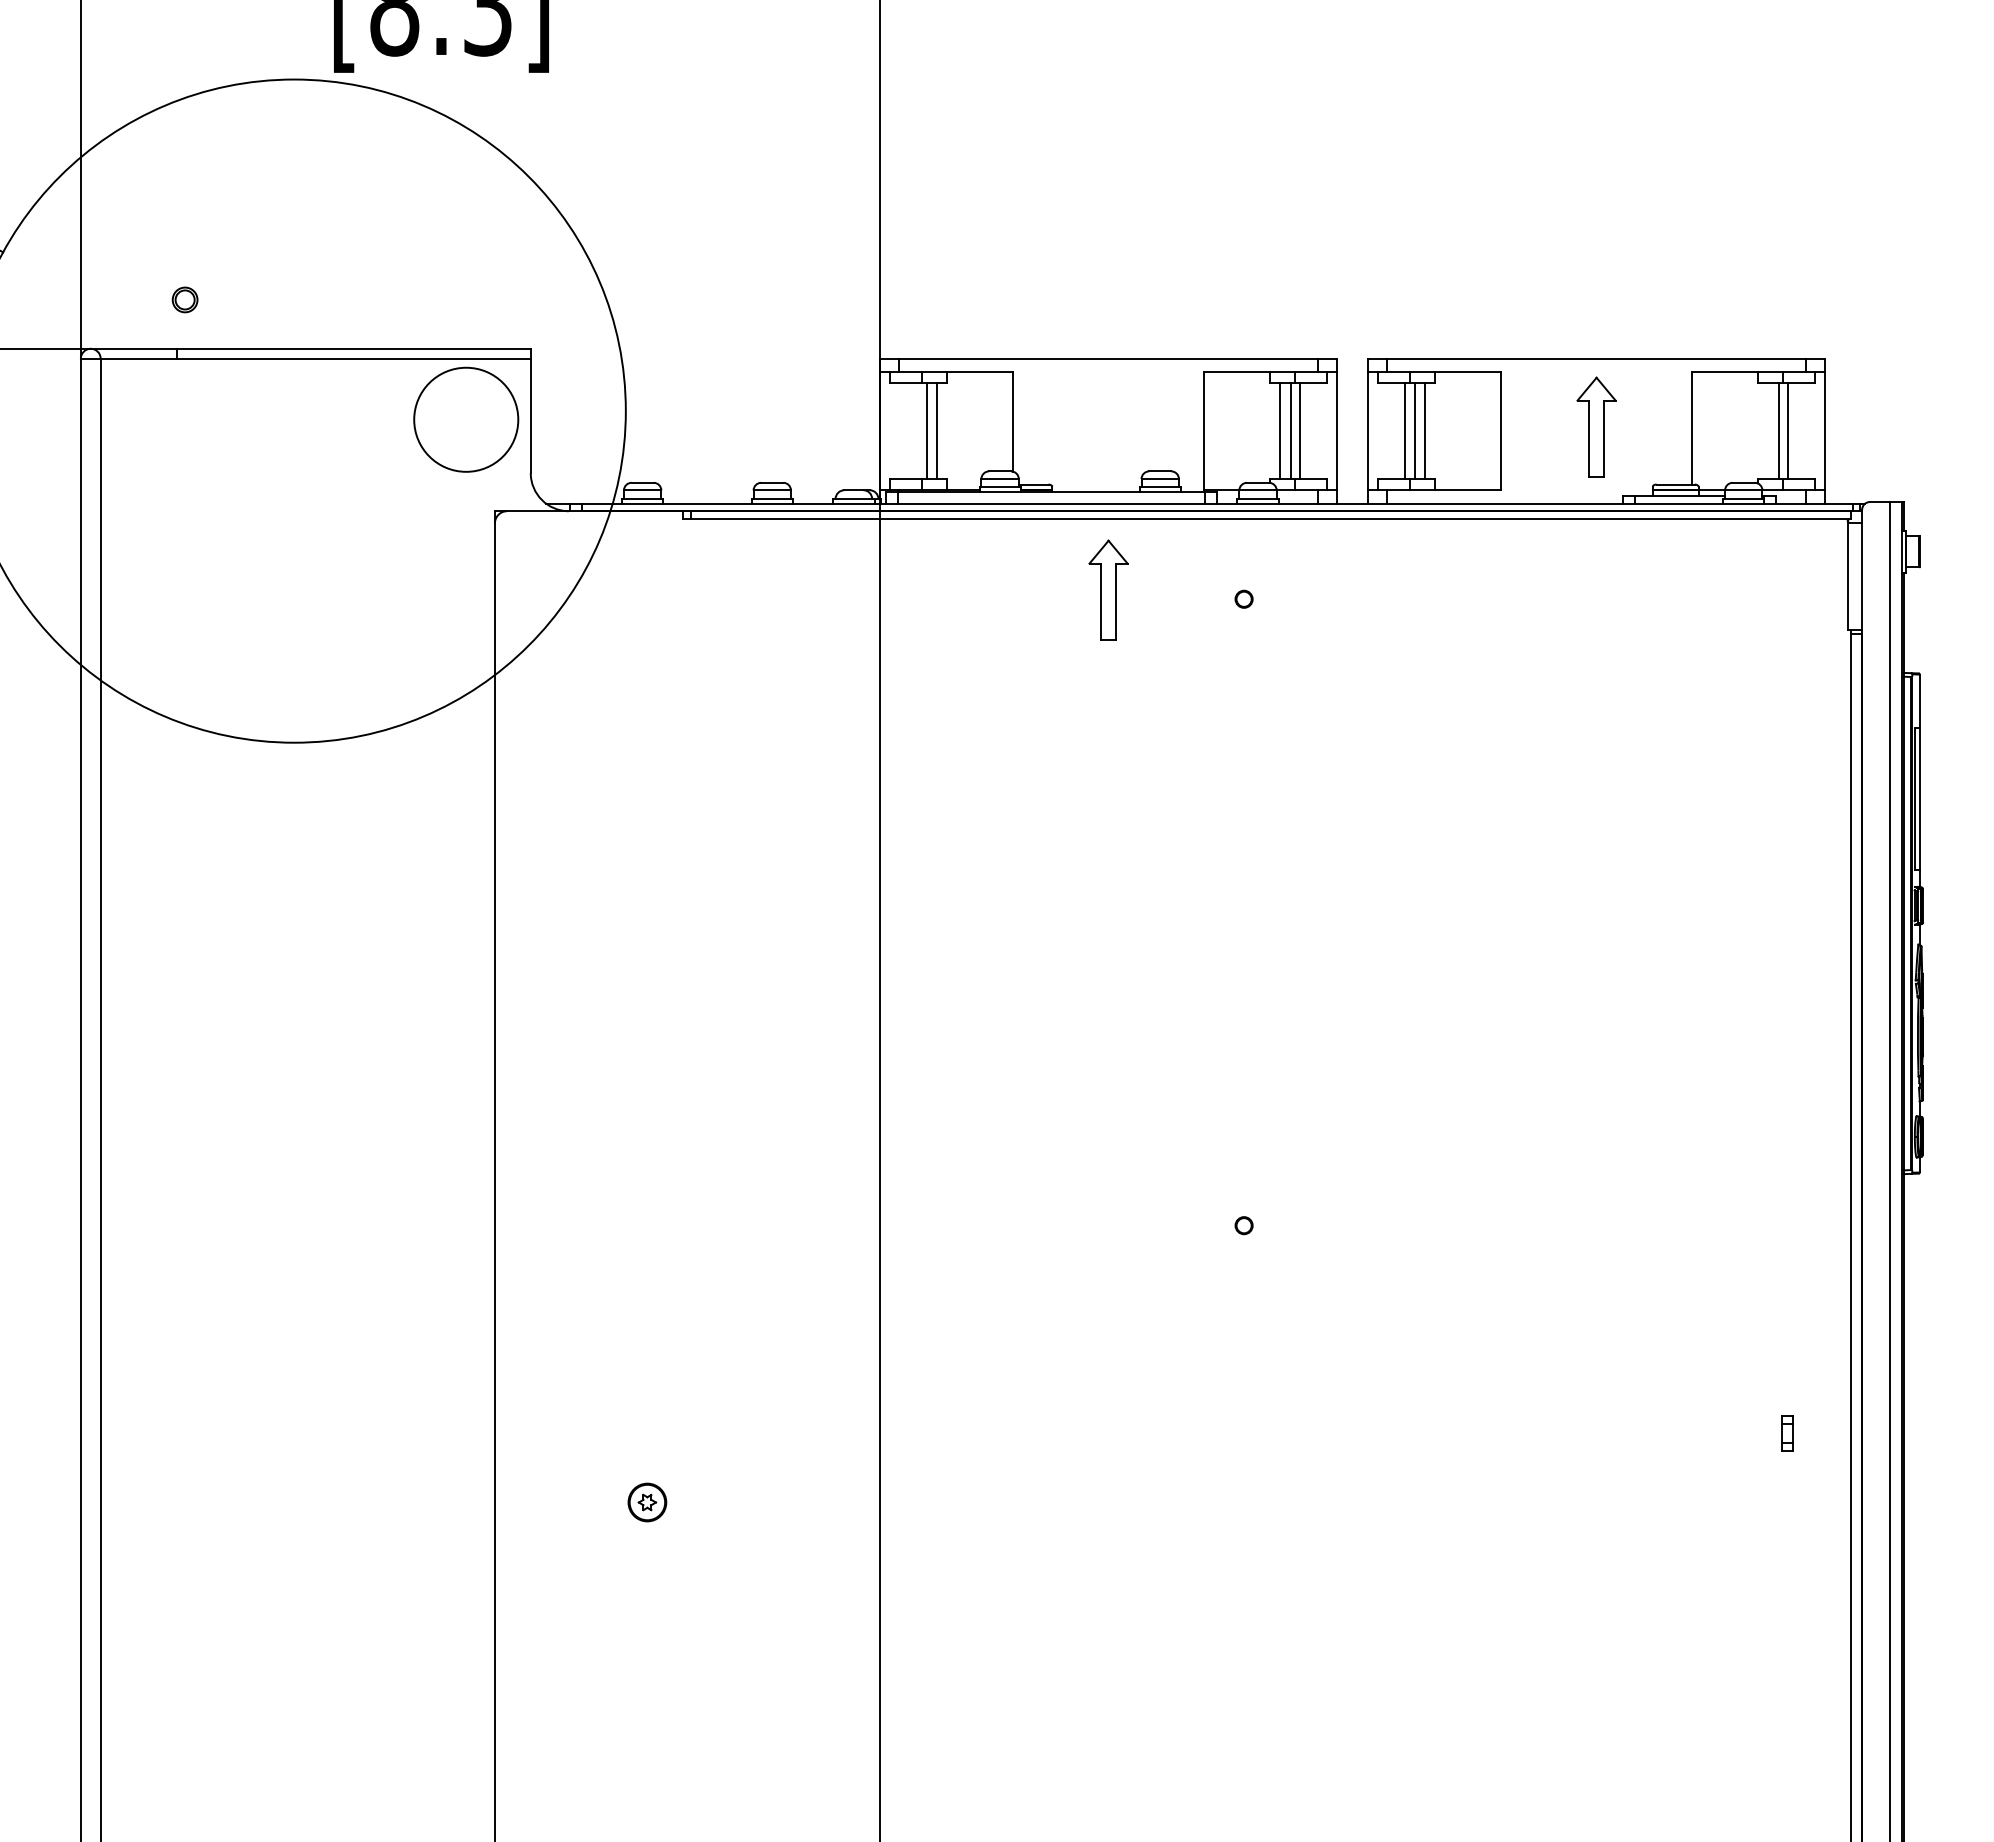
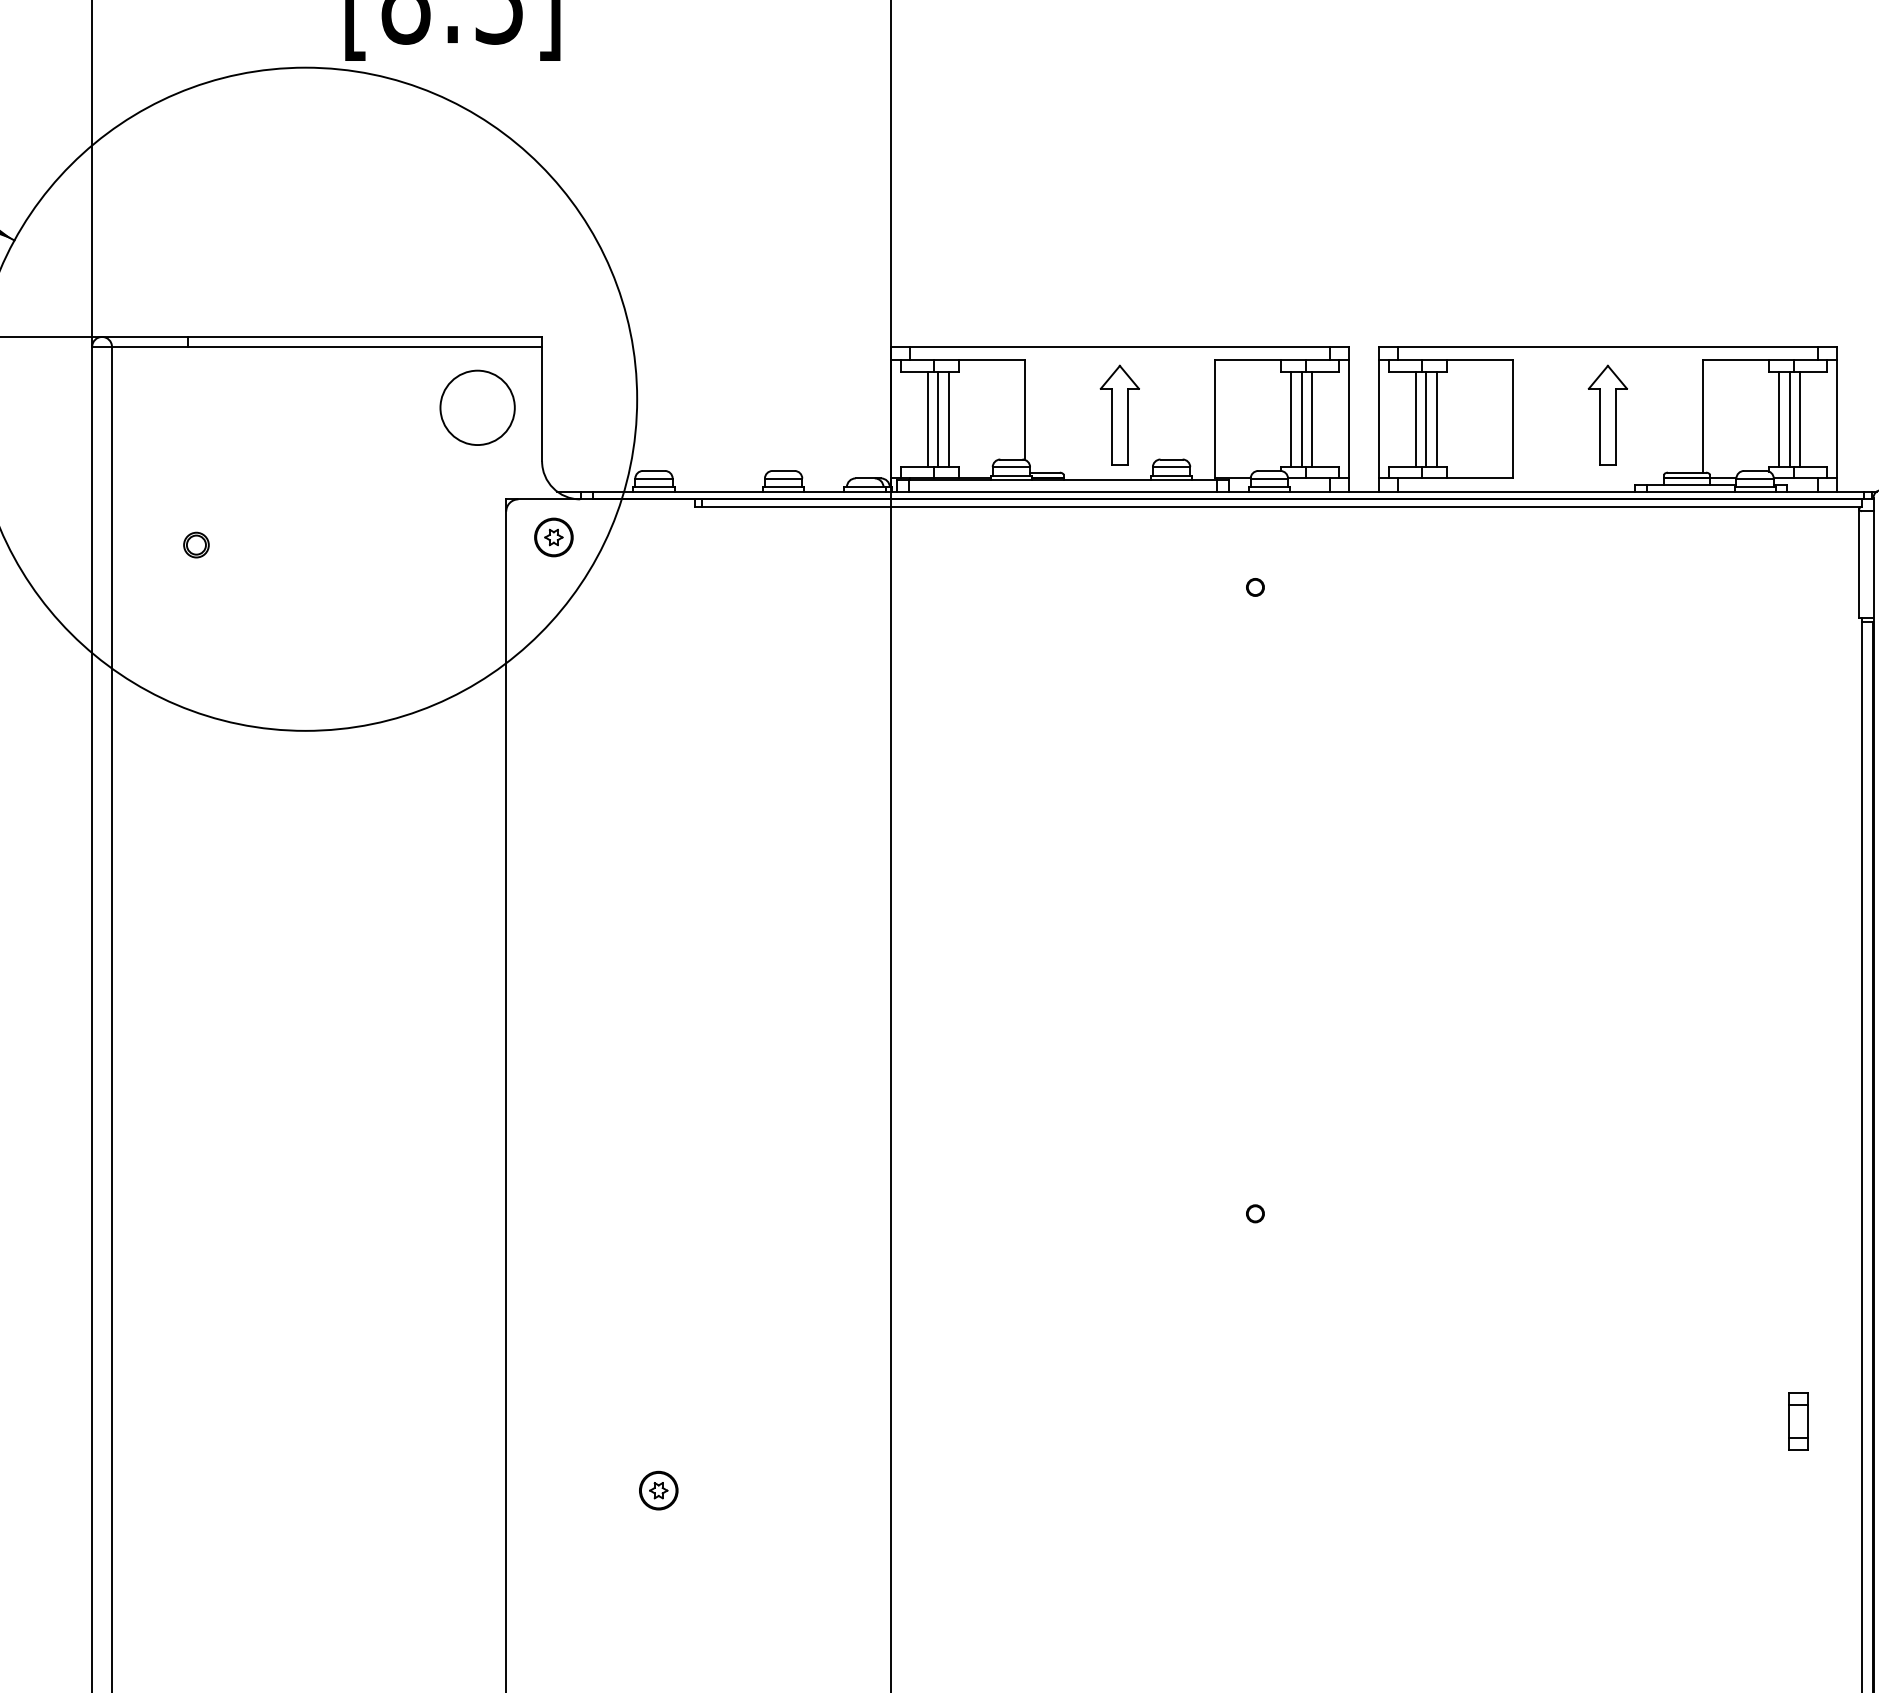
part: (184, 299) -> (195, 544), moved
circle: (466, 419) -> (477, 407), size x0.71
line: (916, 430) -> (927, 418), added
line: (1767, 430) -> (1778, 418), added
part: (542, 549) -> (553, 537), added
part: (1108, 589) -> (1119, 414), moved
part: (1787, 1433) -> (1798, 1421), size x1.67

